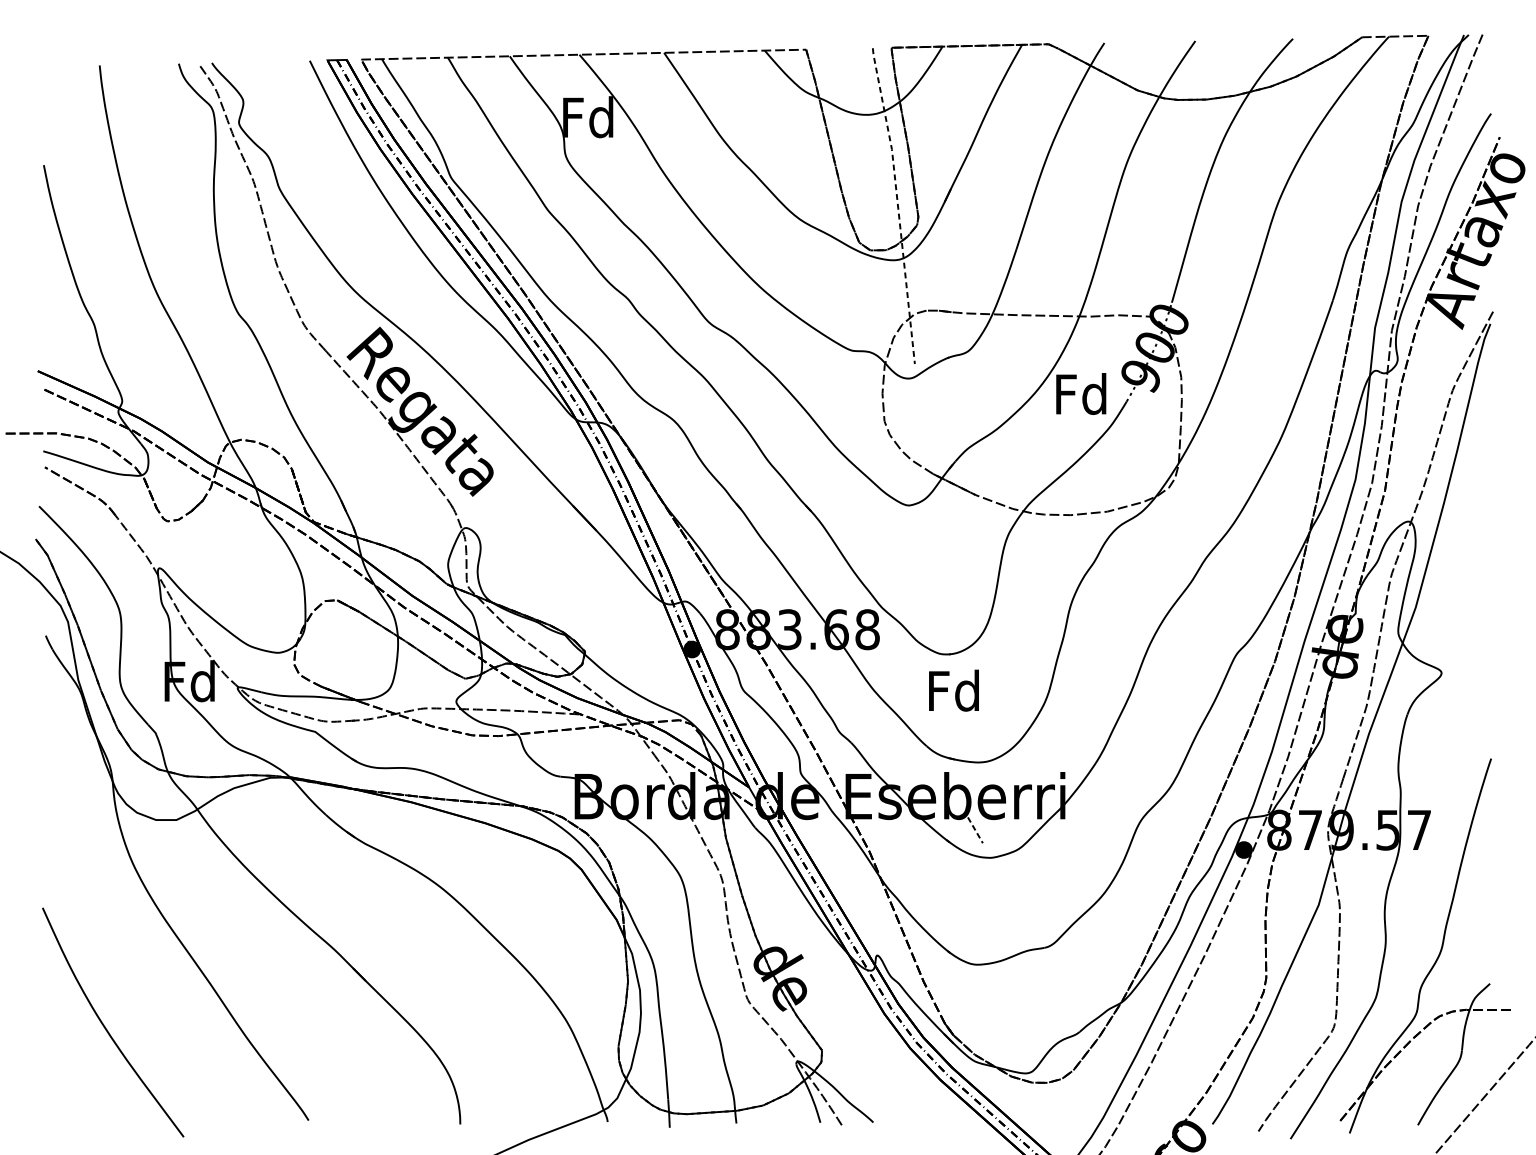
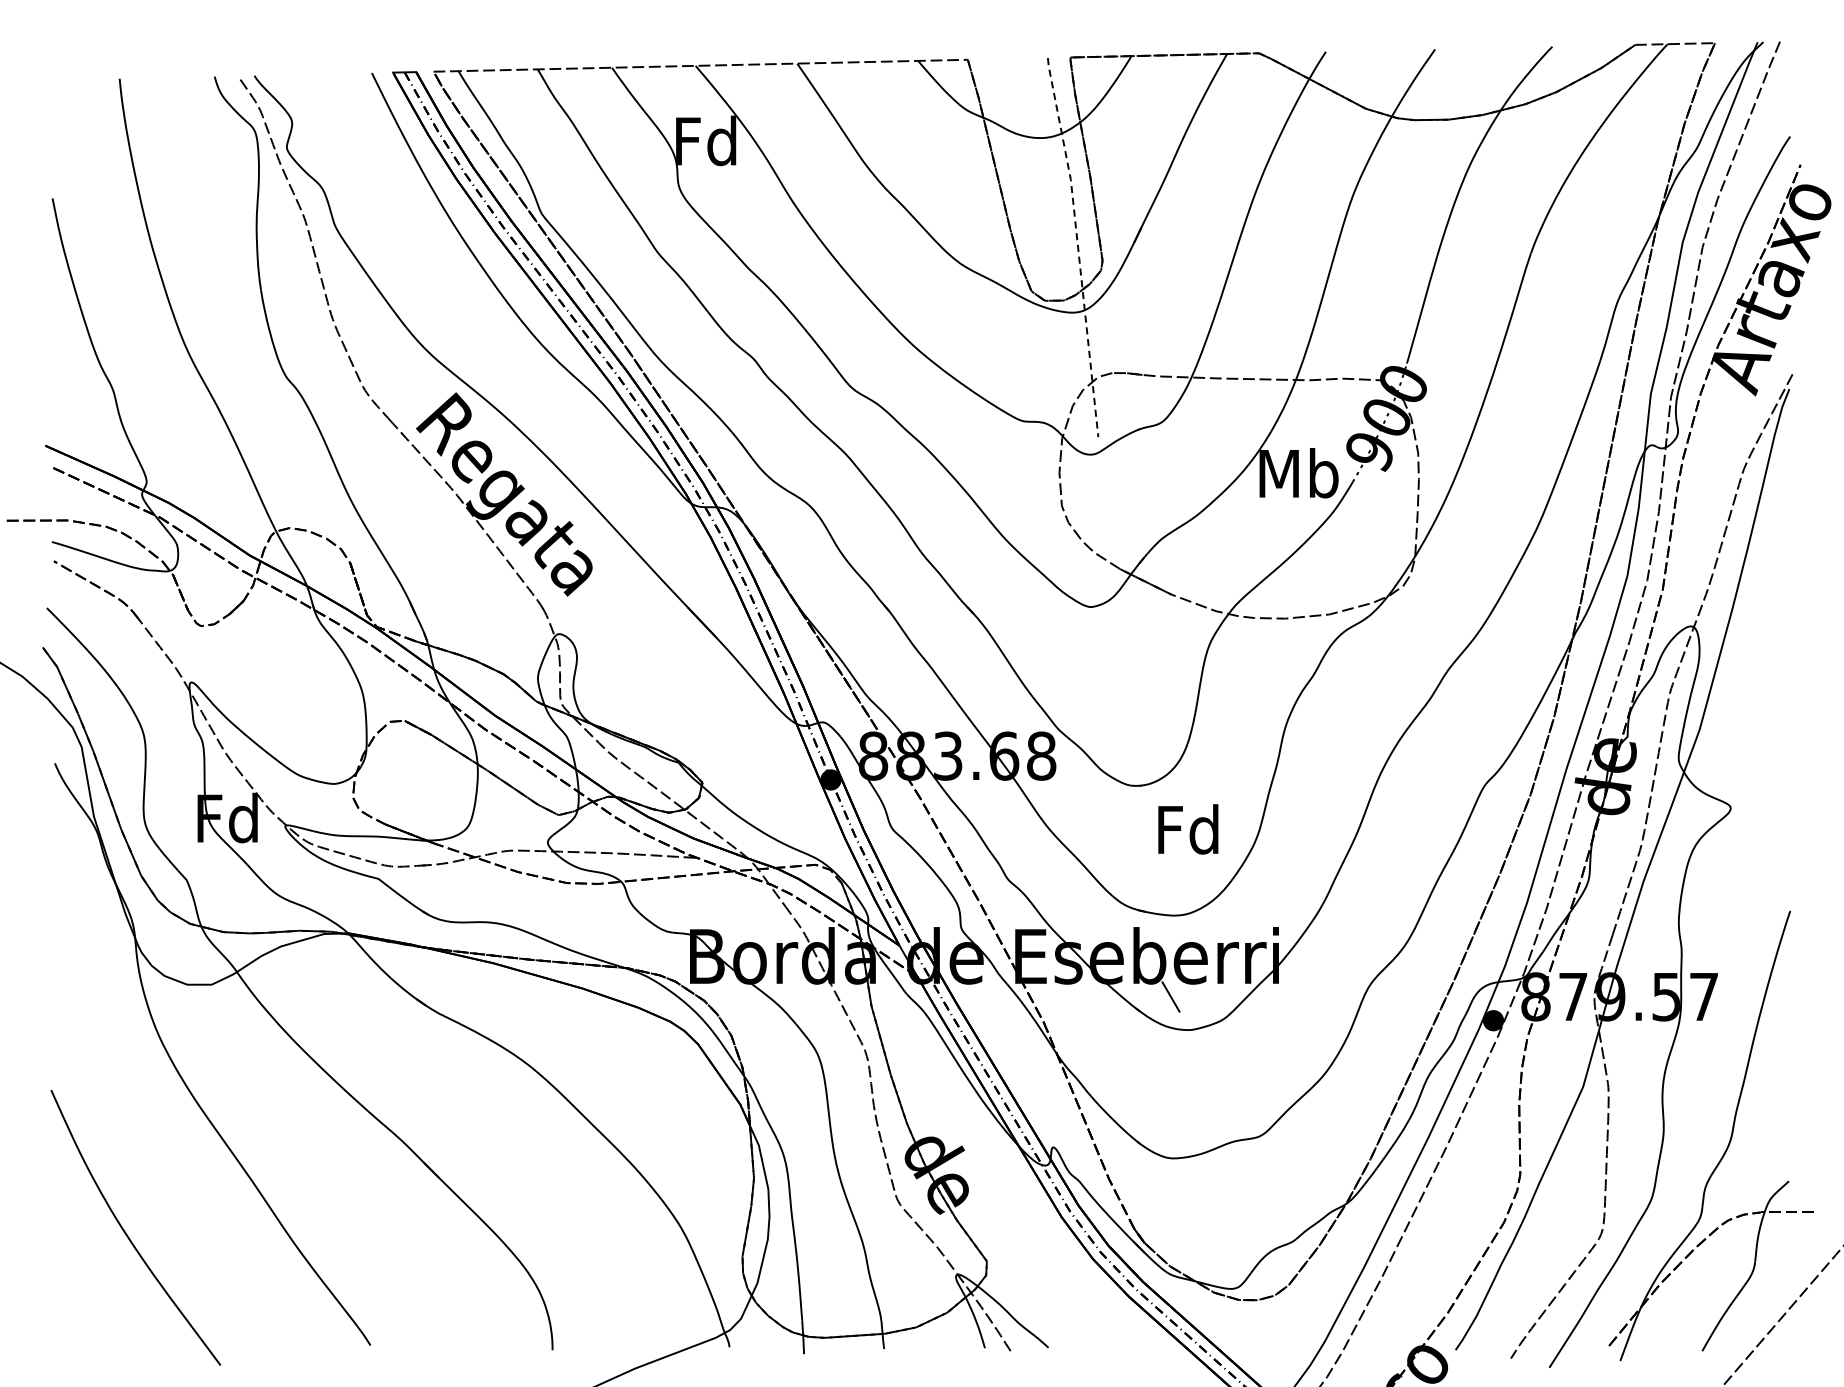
text: (1081, 394) -> (1298, 473), Fd -> Mb
text: (954, 690) -> (1188, 829), moved
line: (975, 830) -> (1171, 997), dashed -> solid

